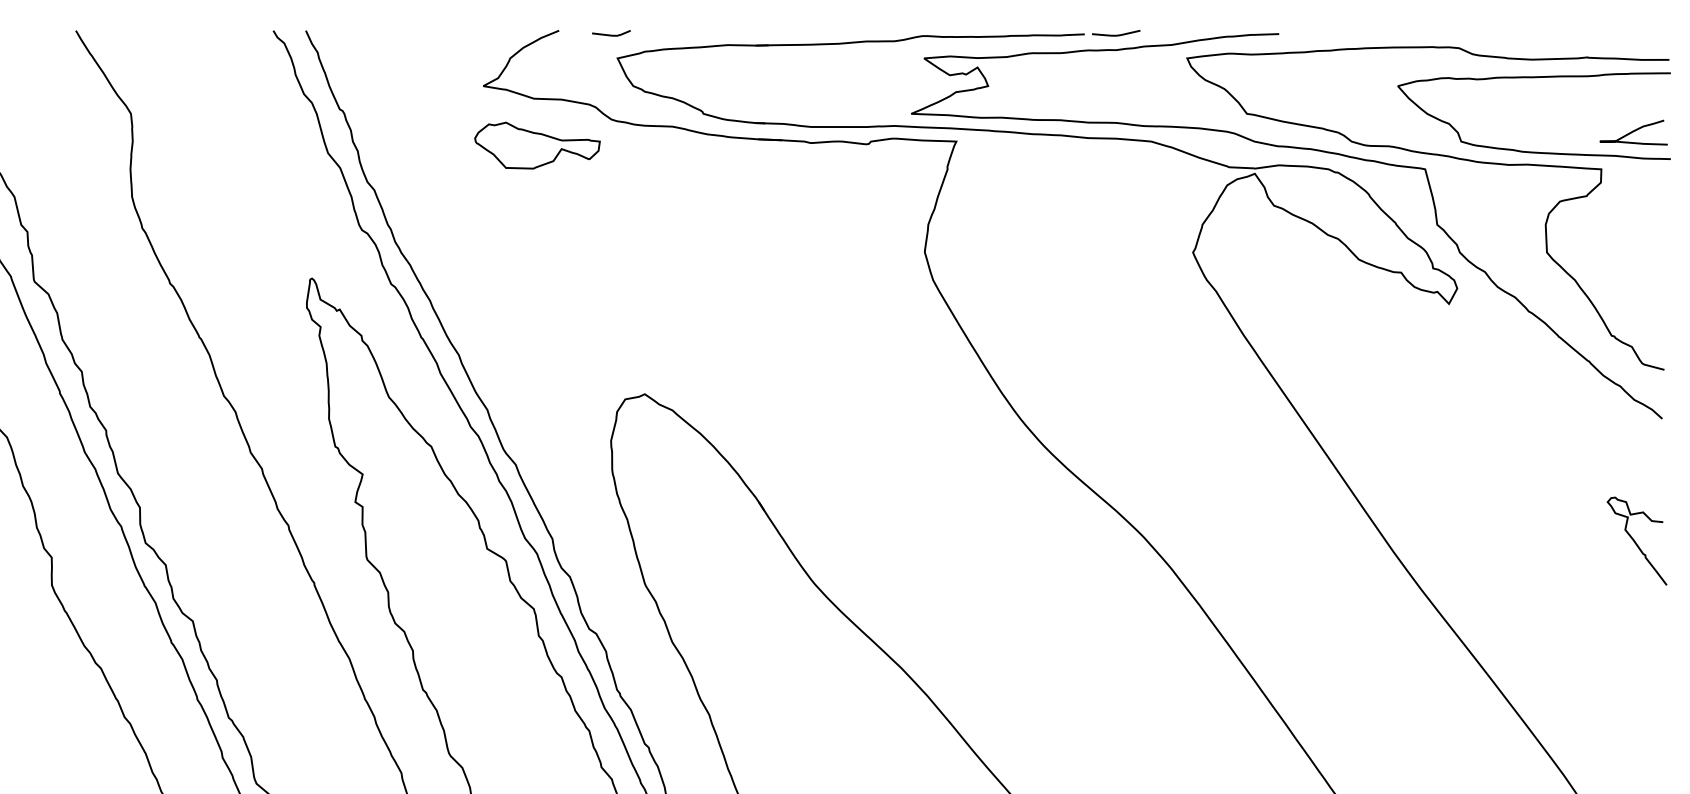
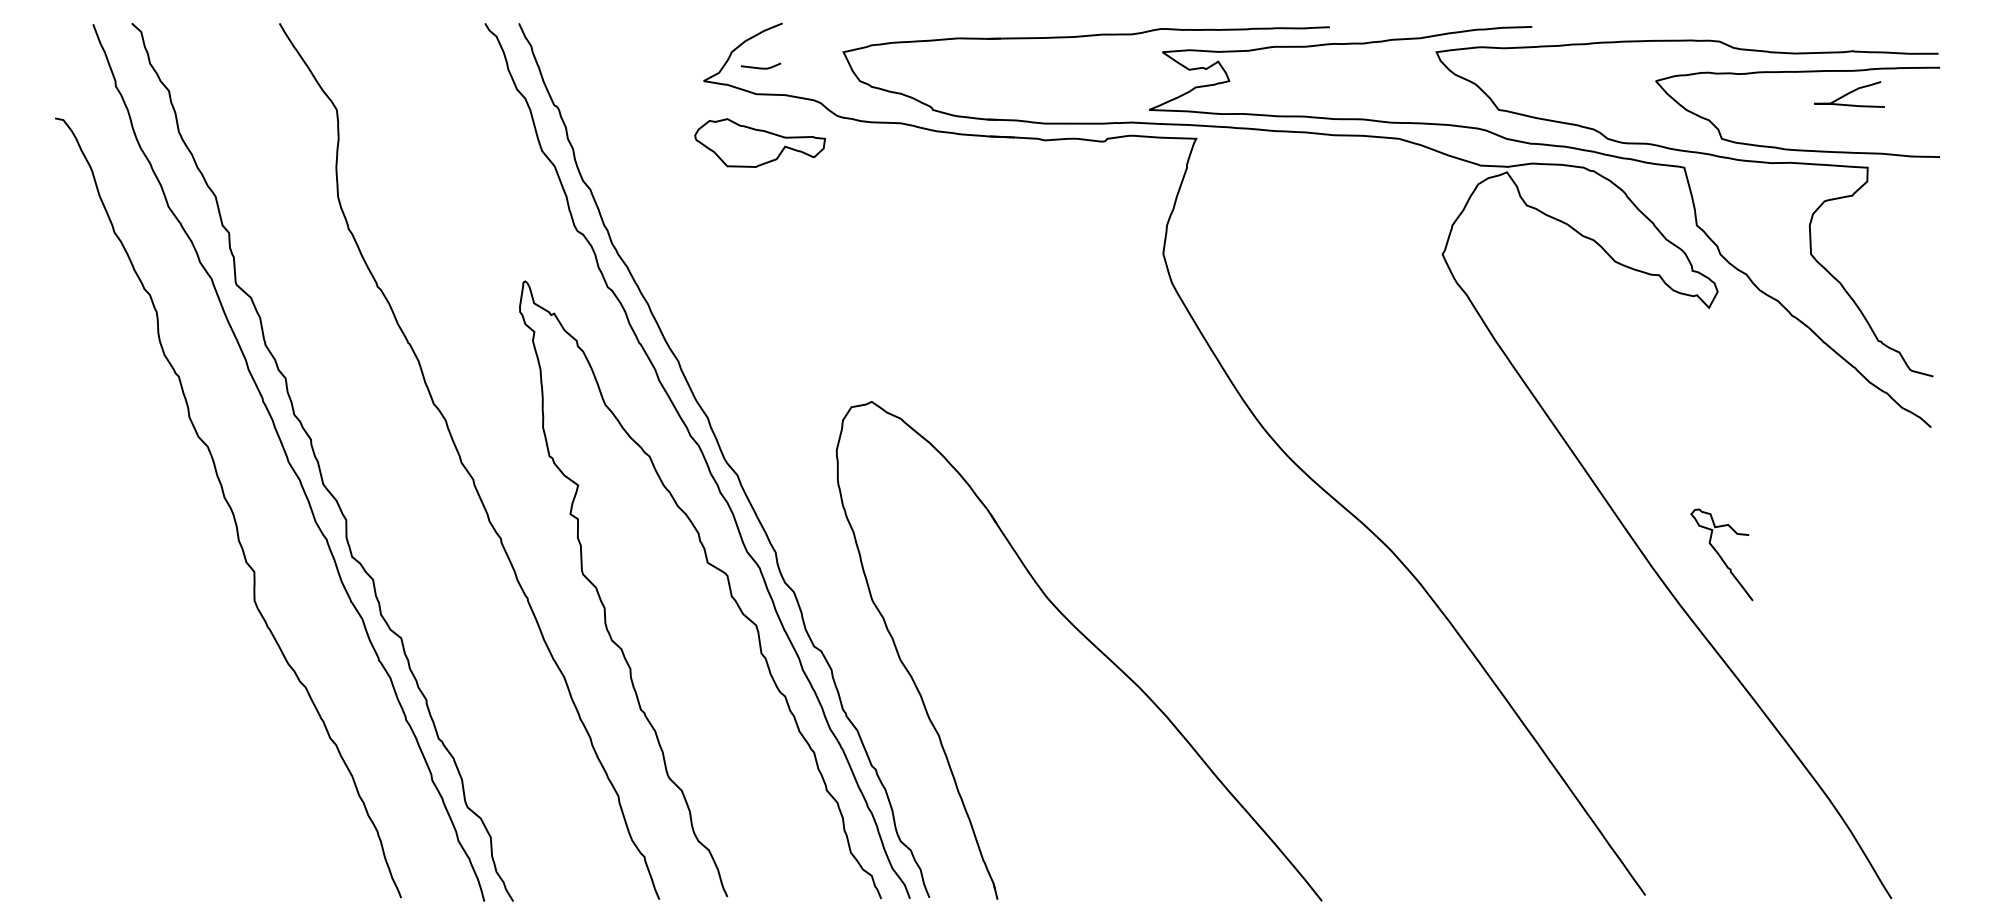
line: (611, 34) -> (761, 67), moved
line: (1116, 34) -> (1362, 27), removed
curve: (1633, 131) -> (1849, 93), moved
curve: (1635, 541) -> (1720, 555), moved

